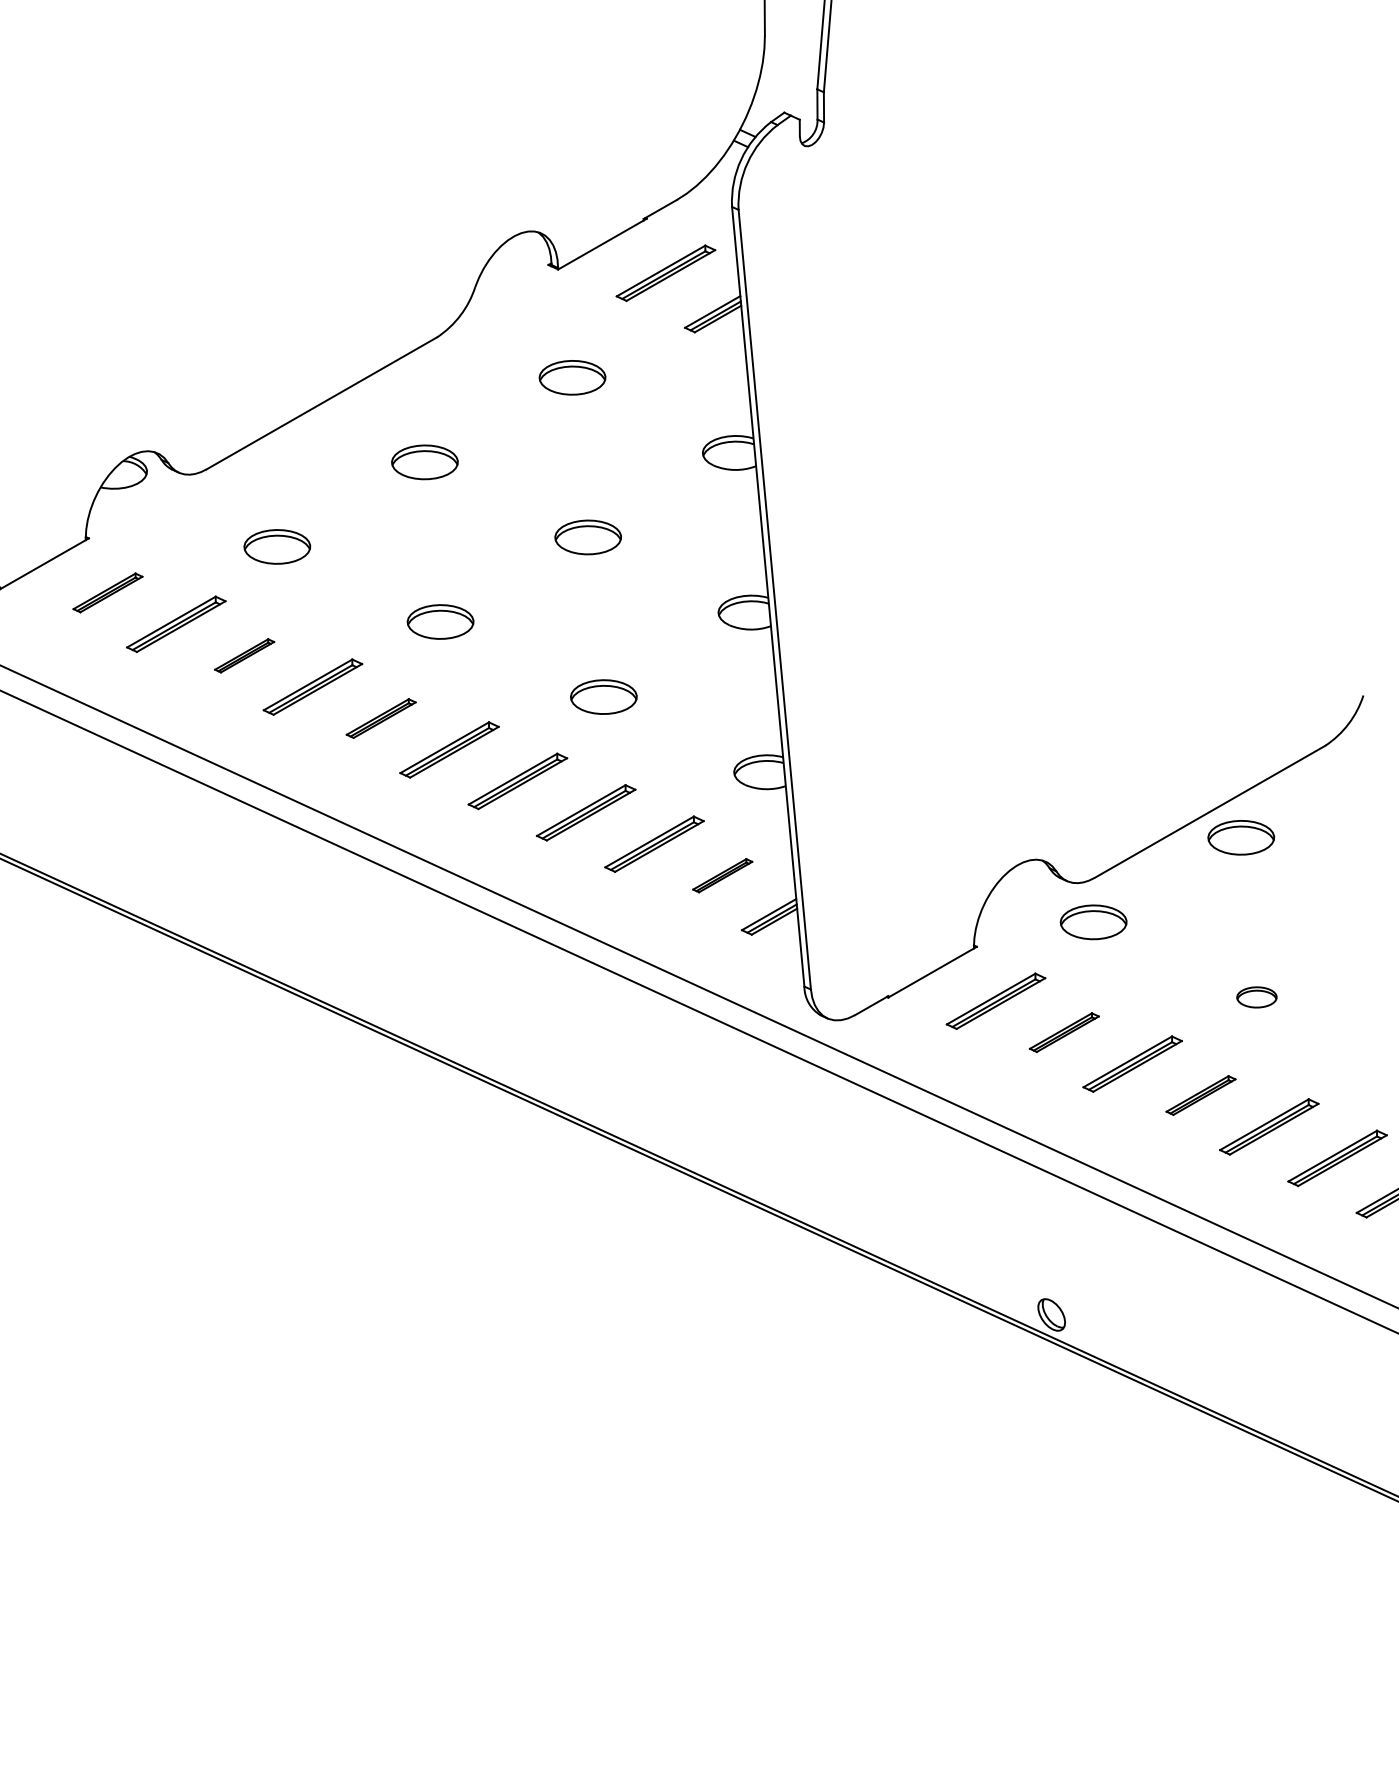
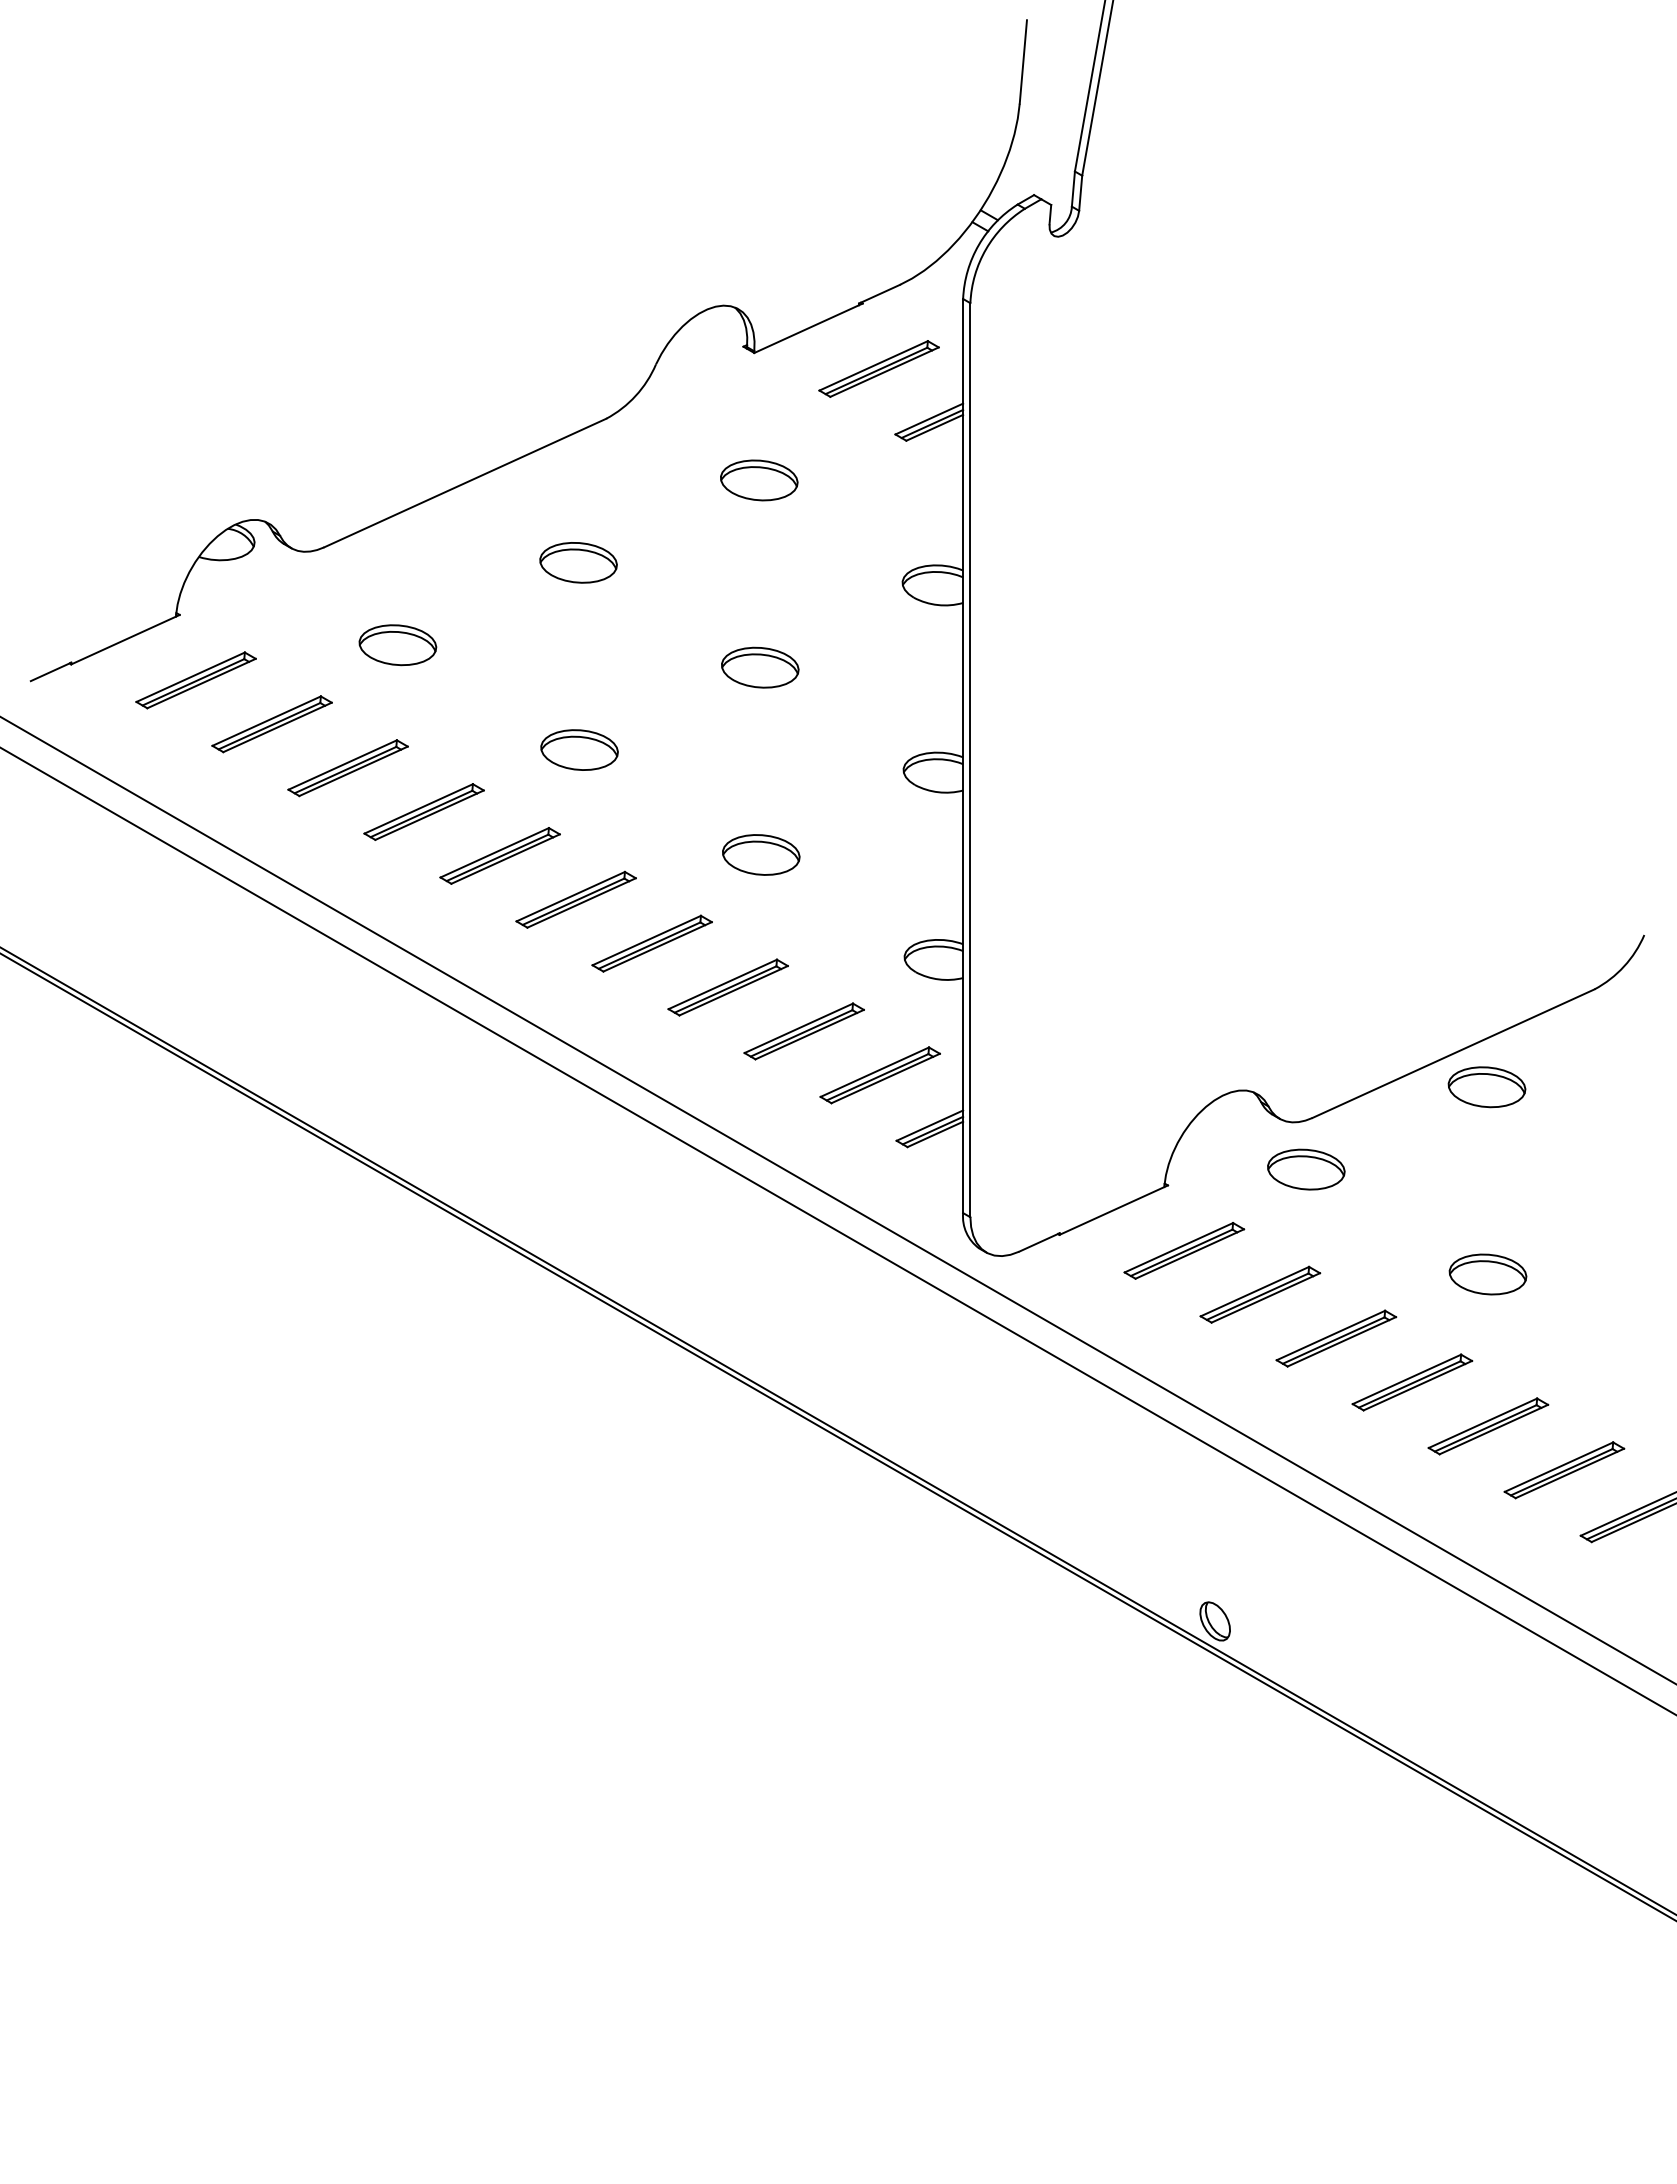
part: (107, 593) -> (195, 680), size x1.43
part: (244, 656) -> (347, 768), size x1.67
part: (380, 718) -> (499, 855), size x1.43
part: (722, 875) -> (879, 1075), size x1.67
part: (1256, 997) -> (1487, 1274), size x1.67
part: (1064, 1032) -> (1260, 1294), size x1.43
part: (1201, 1095) -> (1412, 1382), size x1.43

